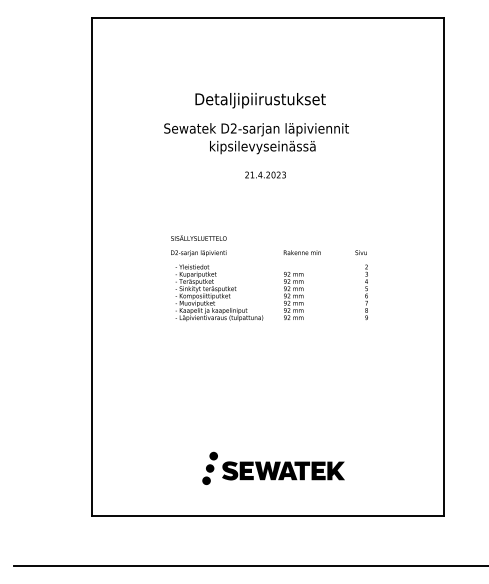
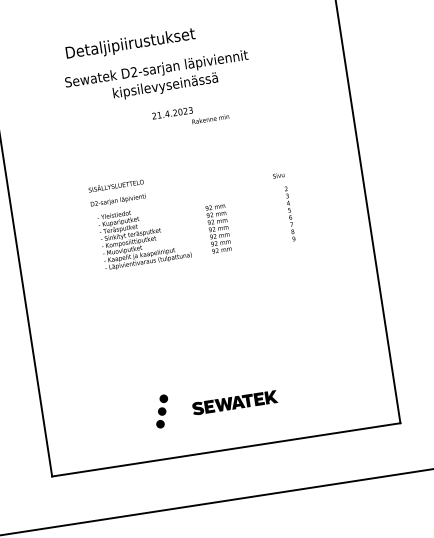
text: (260, 100) -> (130, 44), moved
text: (301, 252) -> (209, 119), moved
part: (283, 470) -> (234, 402), size x0.7

